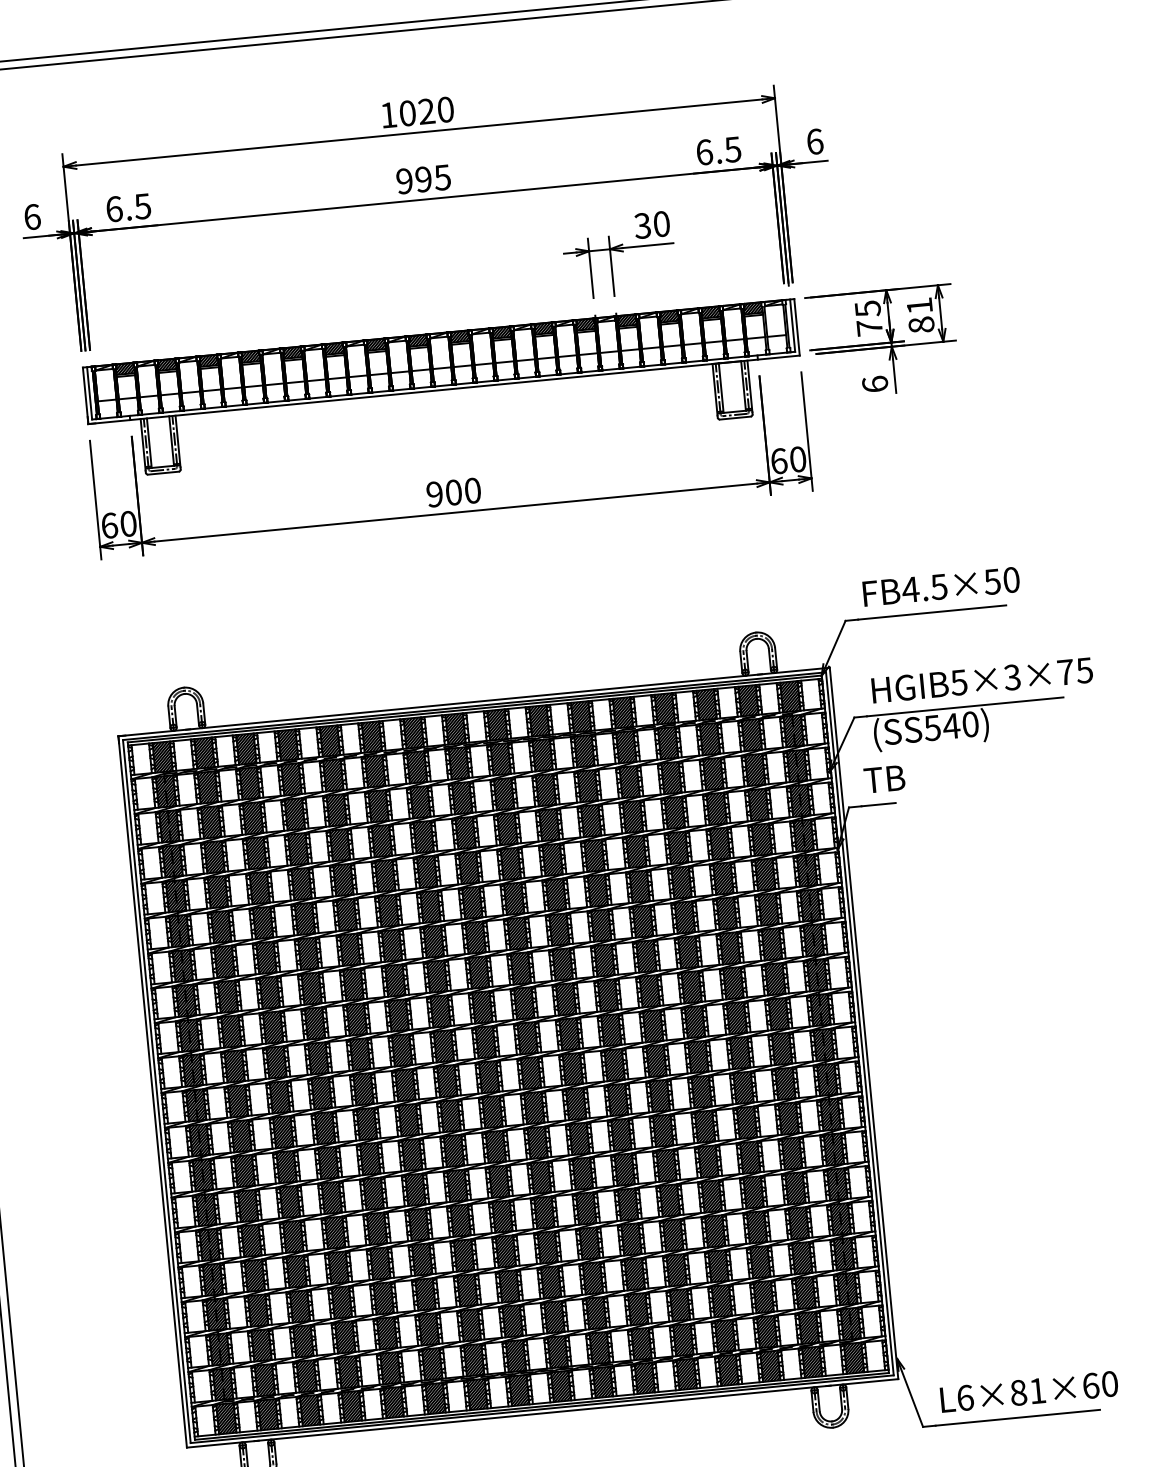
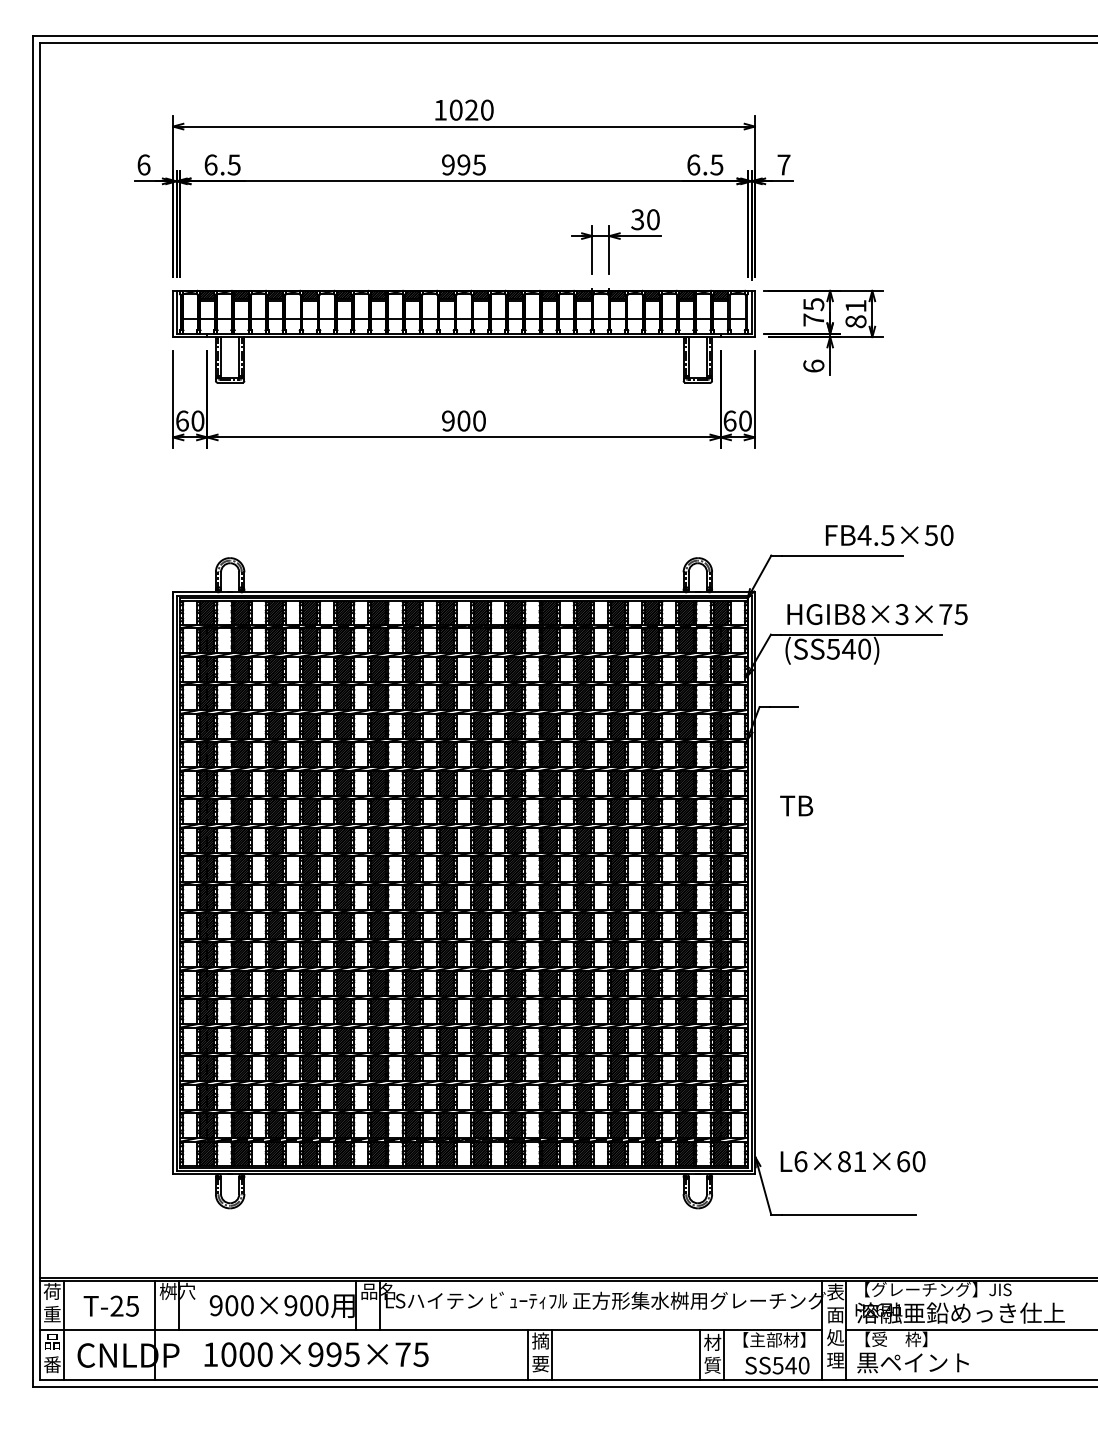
text: (814, 141) -> (783, 164), 6 -> 7
text: (941, 585) -> (889, 534), moved
text: (959, 682) -> (858, 614), HGIB5×3×75 -> HGIB8×3×75
text: (884, 778) -> (796, 805), moved
text: (1028, 1391) -> (852, 1161), moved

